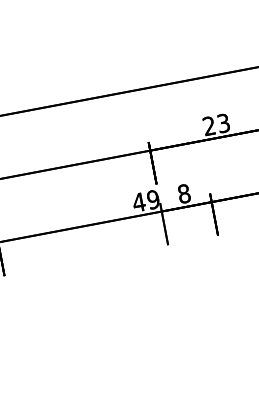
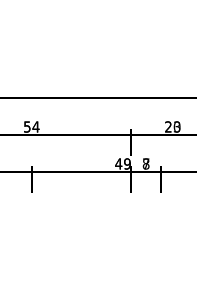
text: (222, 122) -> (176, 126), 23 -> 20
text: (182, 193) -> (145, 163), 8 -> 7

